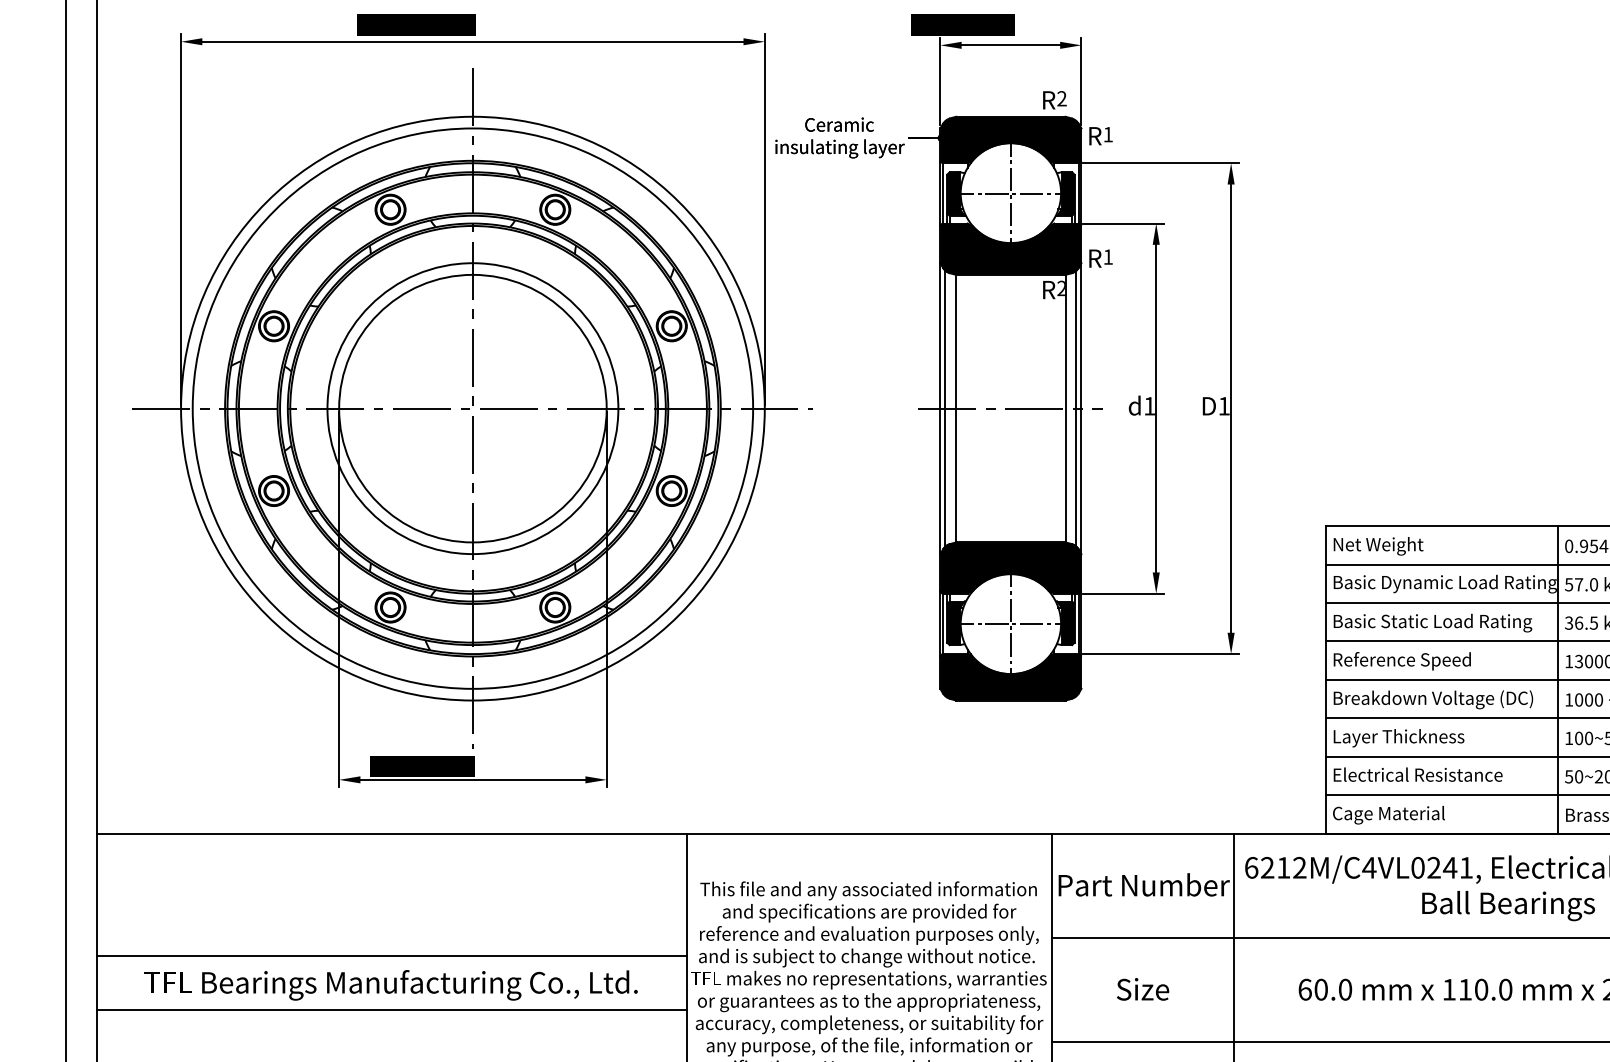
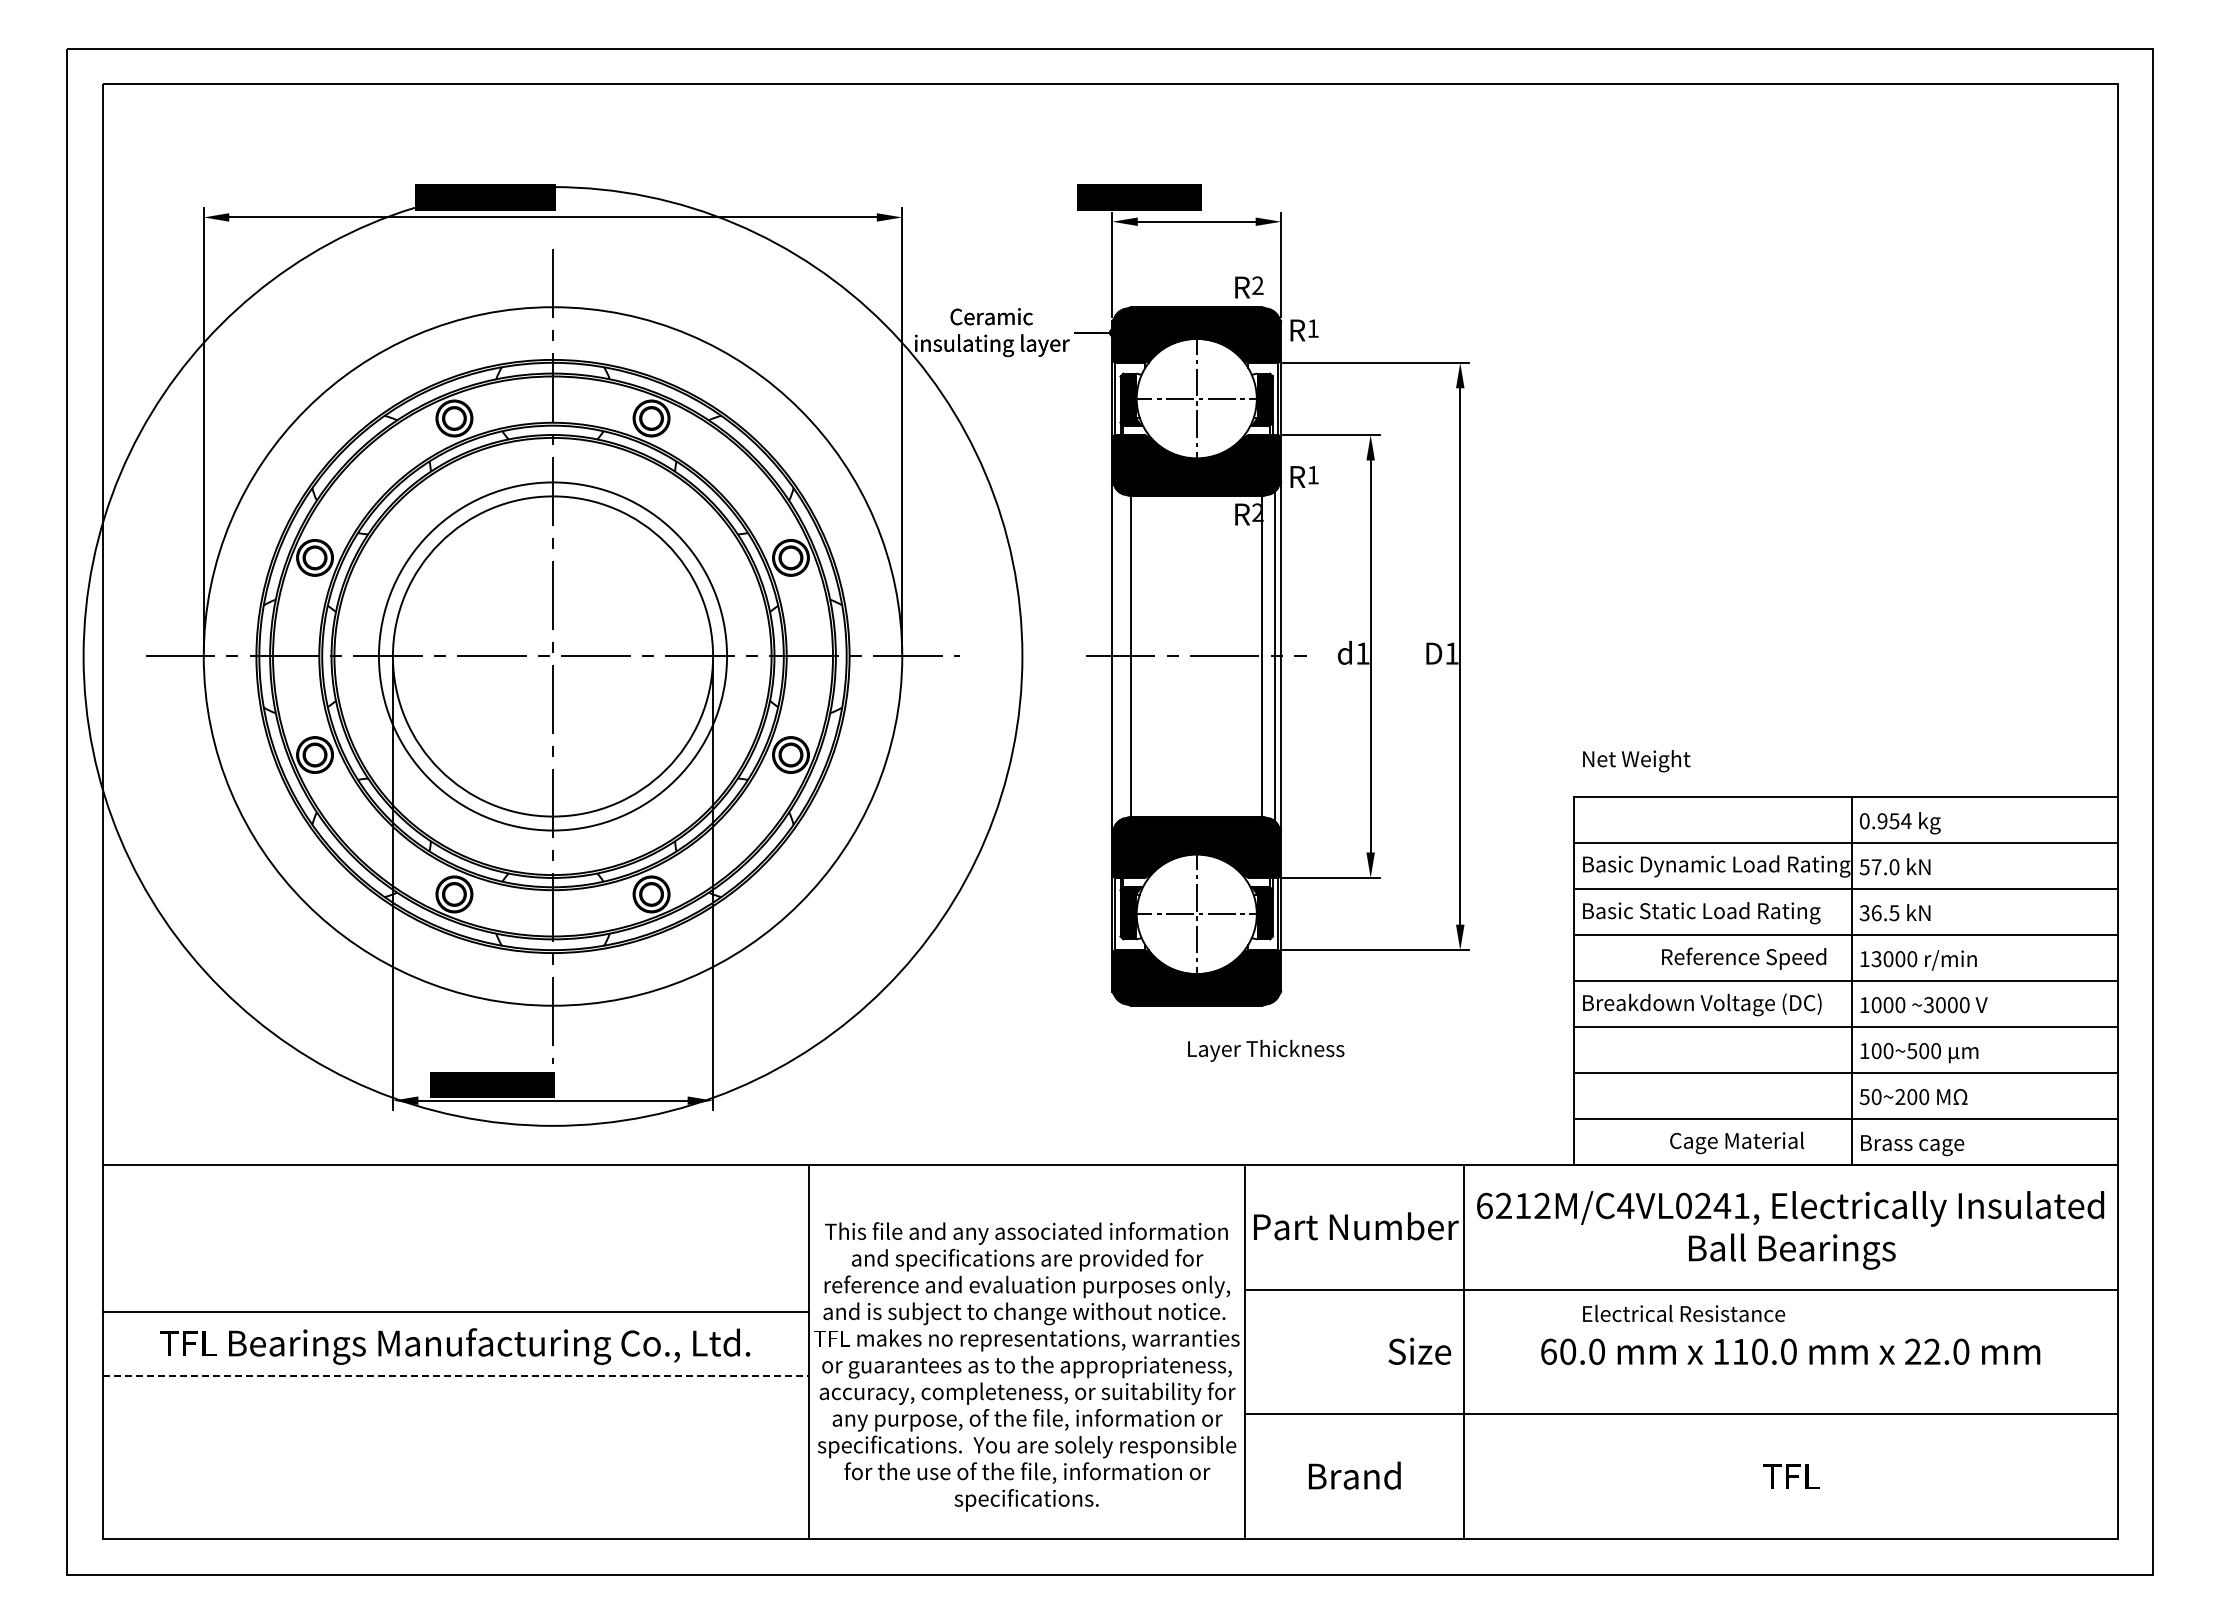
circle: (472, 408) -> (552, 656), size x1.4
line: (945, 408) -> (1118, 656), removed
text: (1378, 546) -> (1636, 761), moved
text: (1402, 661) -> (1744, 958), moved
text: (1399, 737) -> (1266, 1050), moved
text: (1418, 774) -> (1684, 1313), moved
text: (1389, 814) -> (1737, 1142), moved
text: (1142, 988) -> (1419, 1350), moved
line: (391, 1009) -> (455, 1375), solid -> dashed

